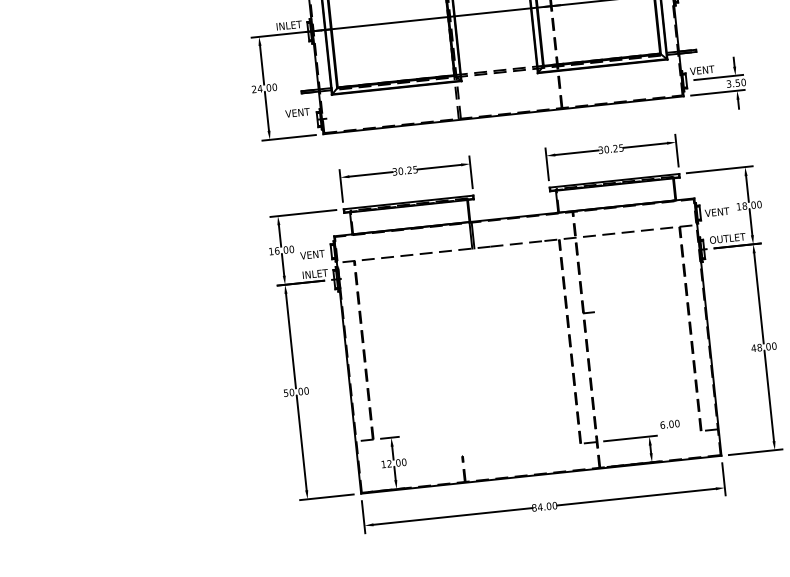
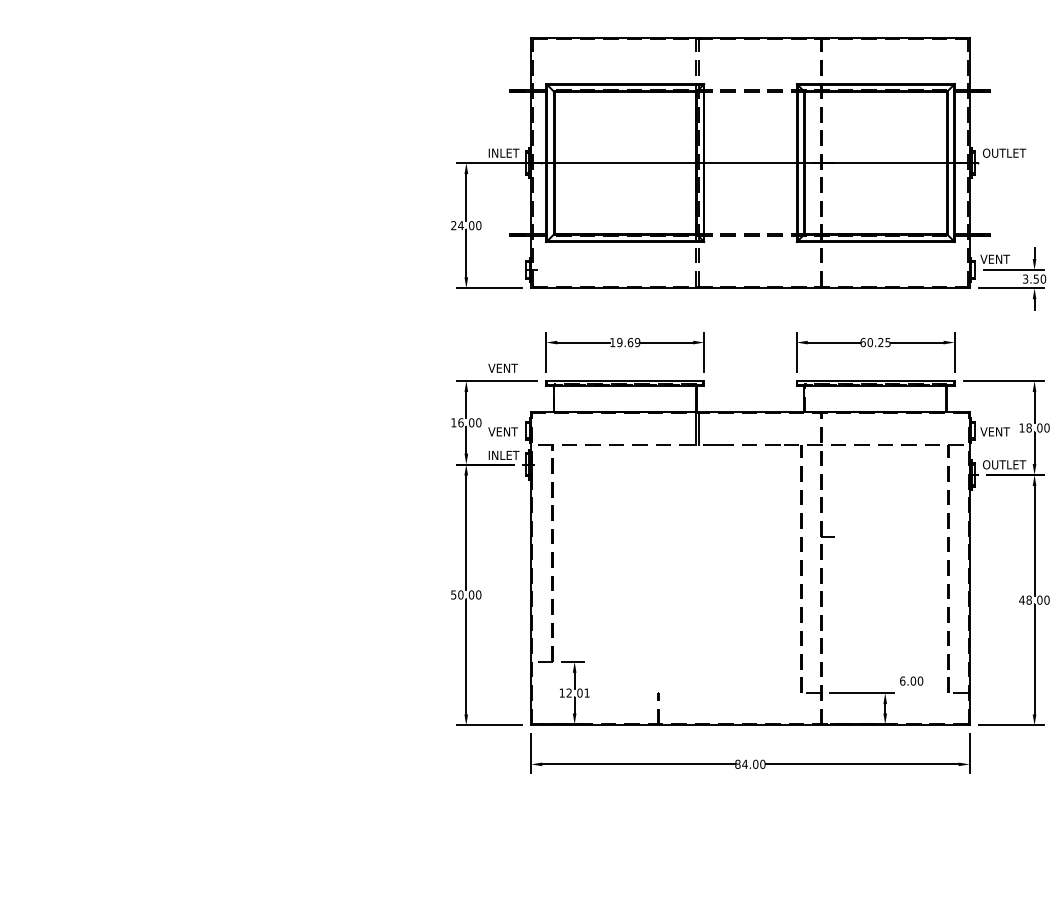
text: (297, 112) -> (502, 367), moved
text: (600, 150) -> (862, 342), 30.25 -> 60.25
text: (405, 170) -> (625, 342), 30.25 -> 19.69
text: (403, 461) -> (586, 692), 12.00 -> 12.01

